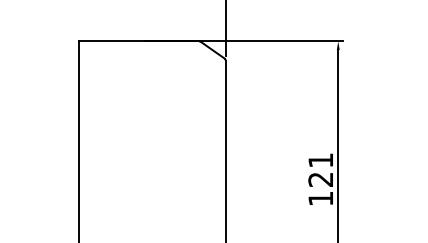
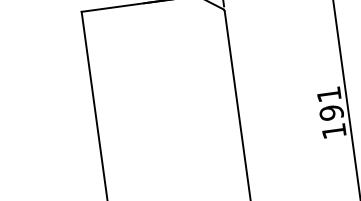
text: (320, 179) -> (331, 112), 121 -> 191

